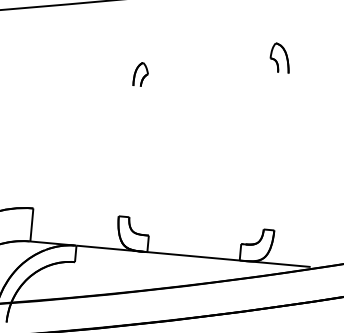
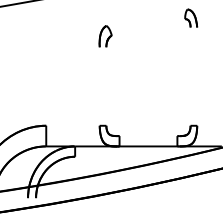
part: (140, 74) -> (105, 36), size x1.43

